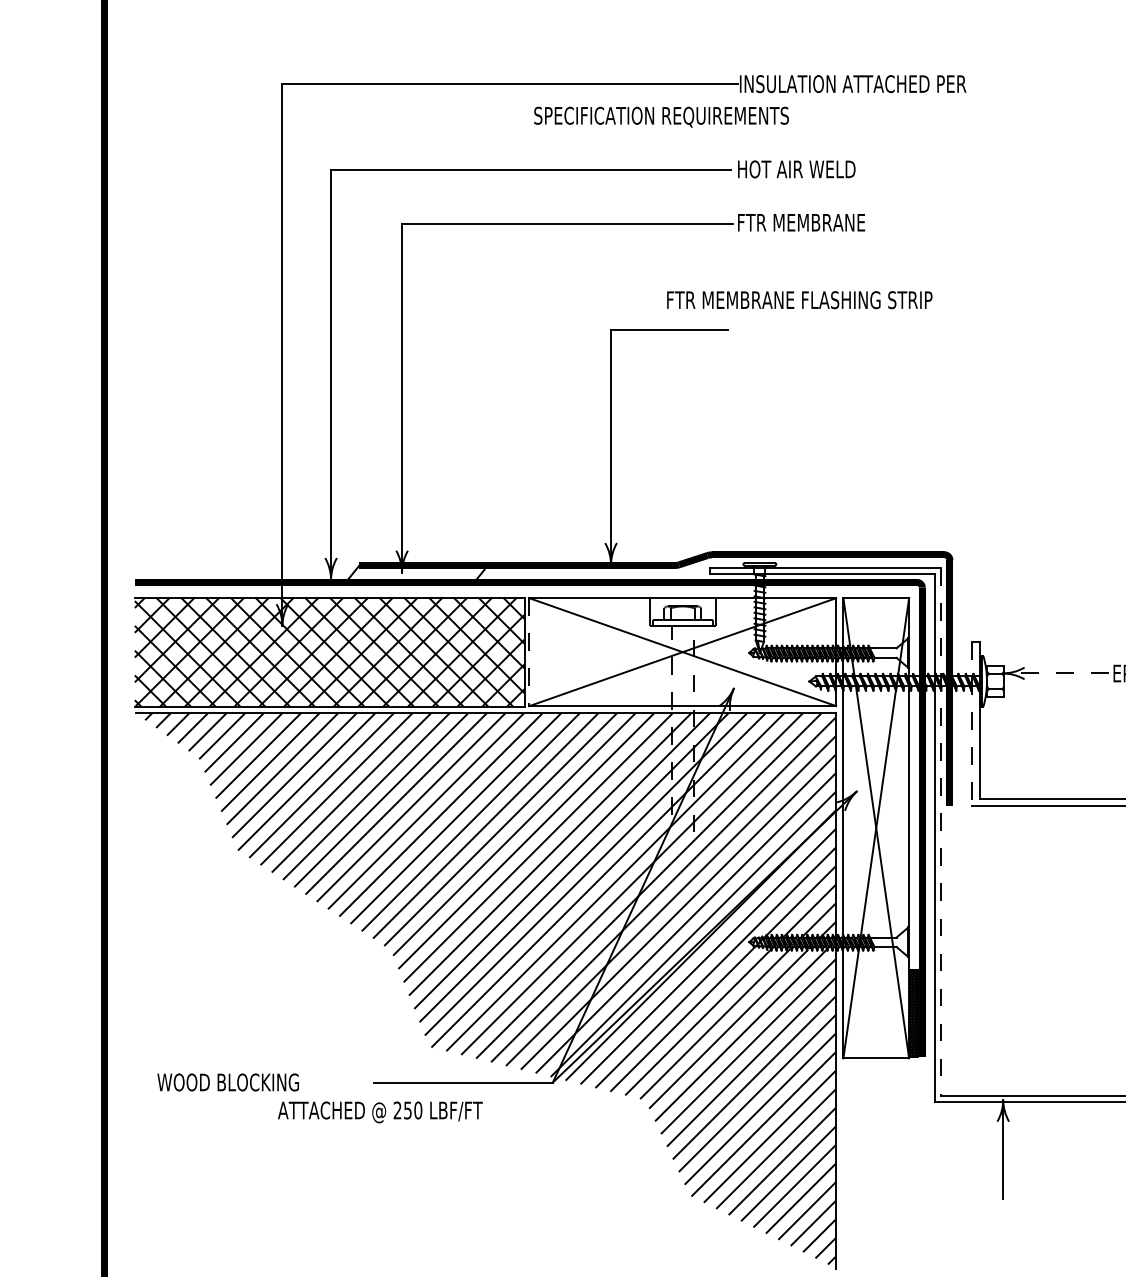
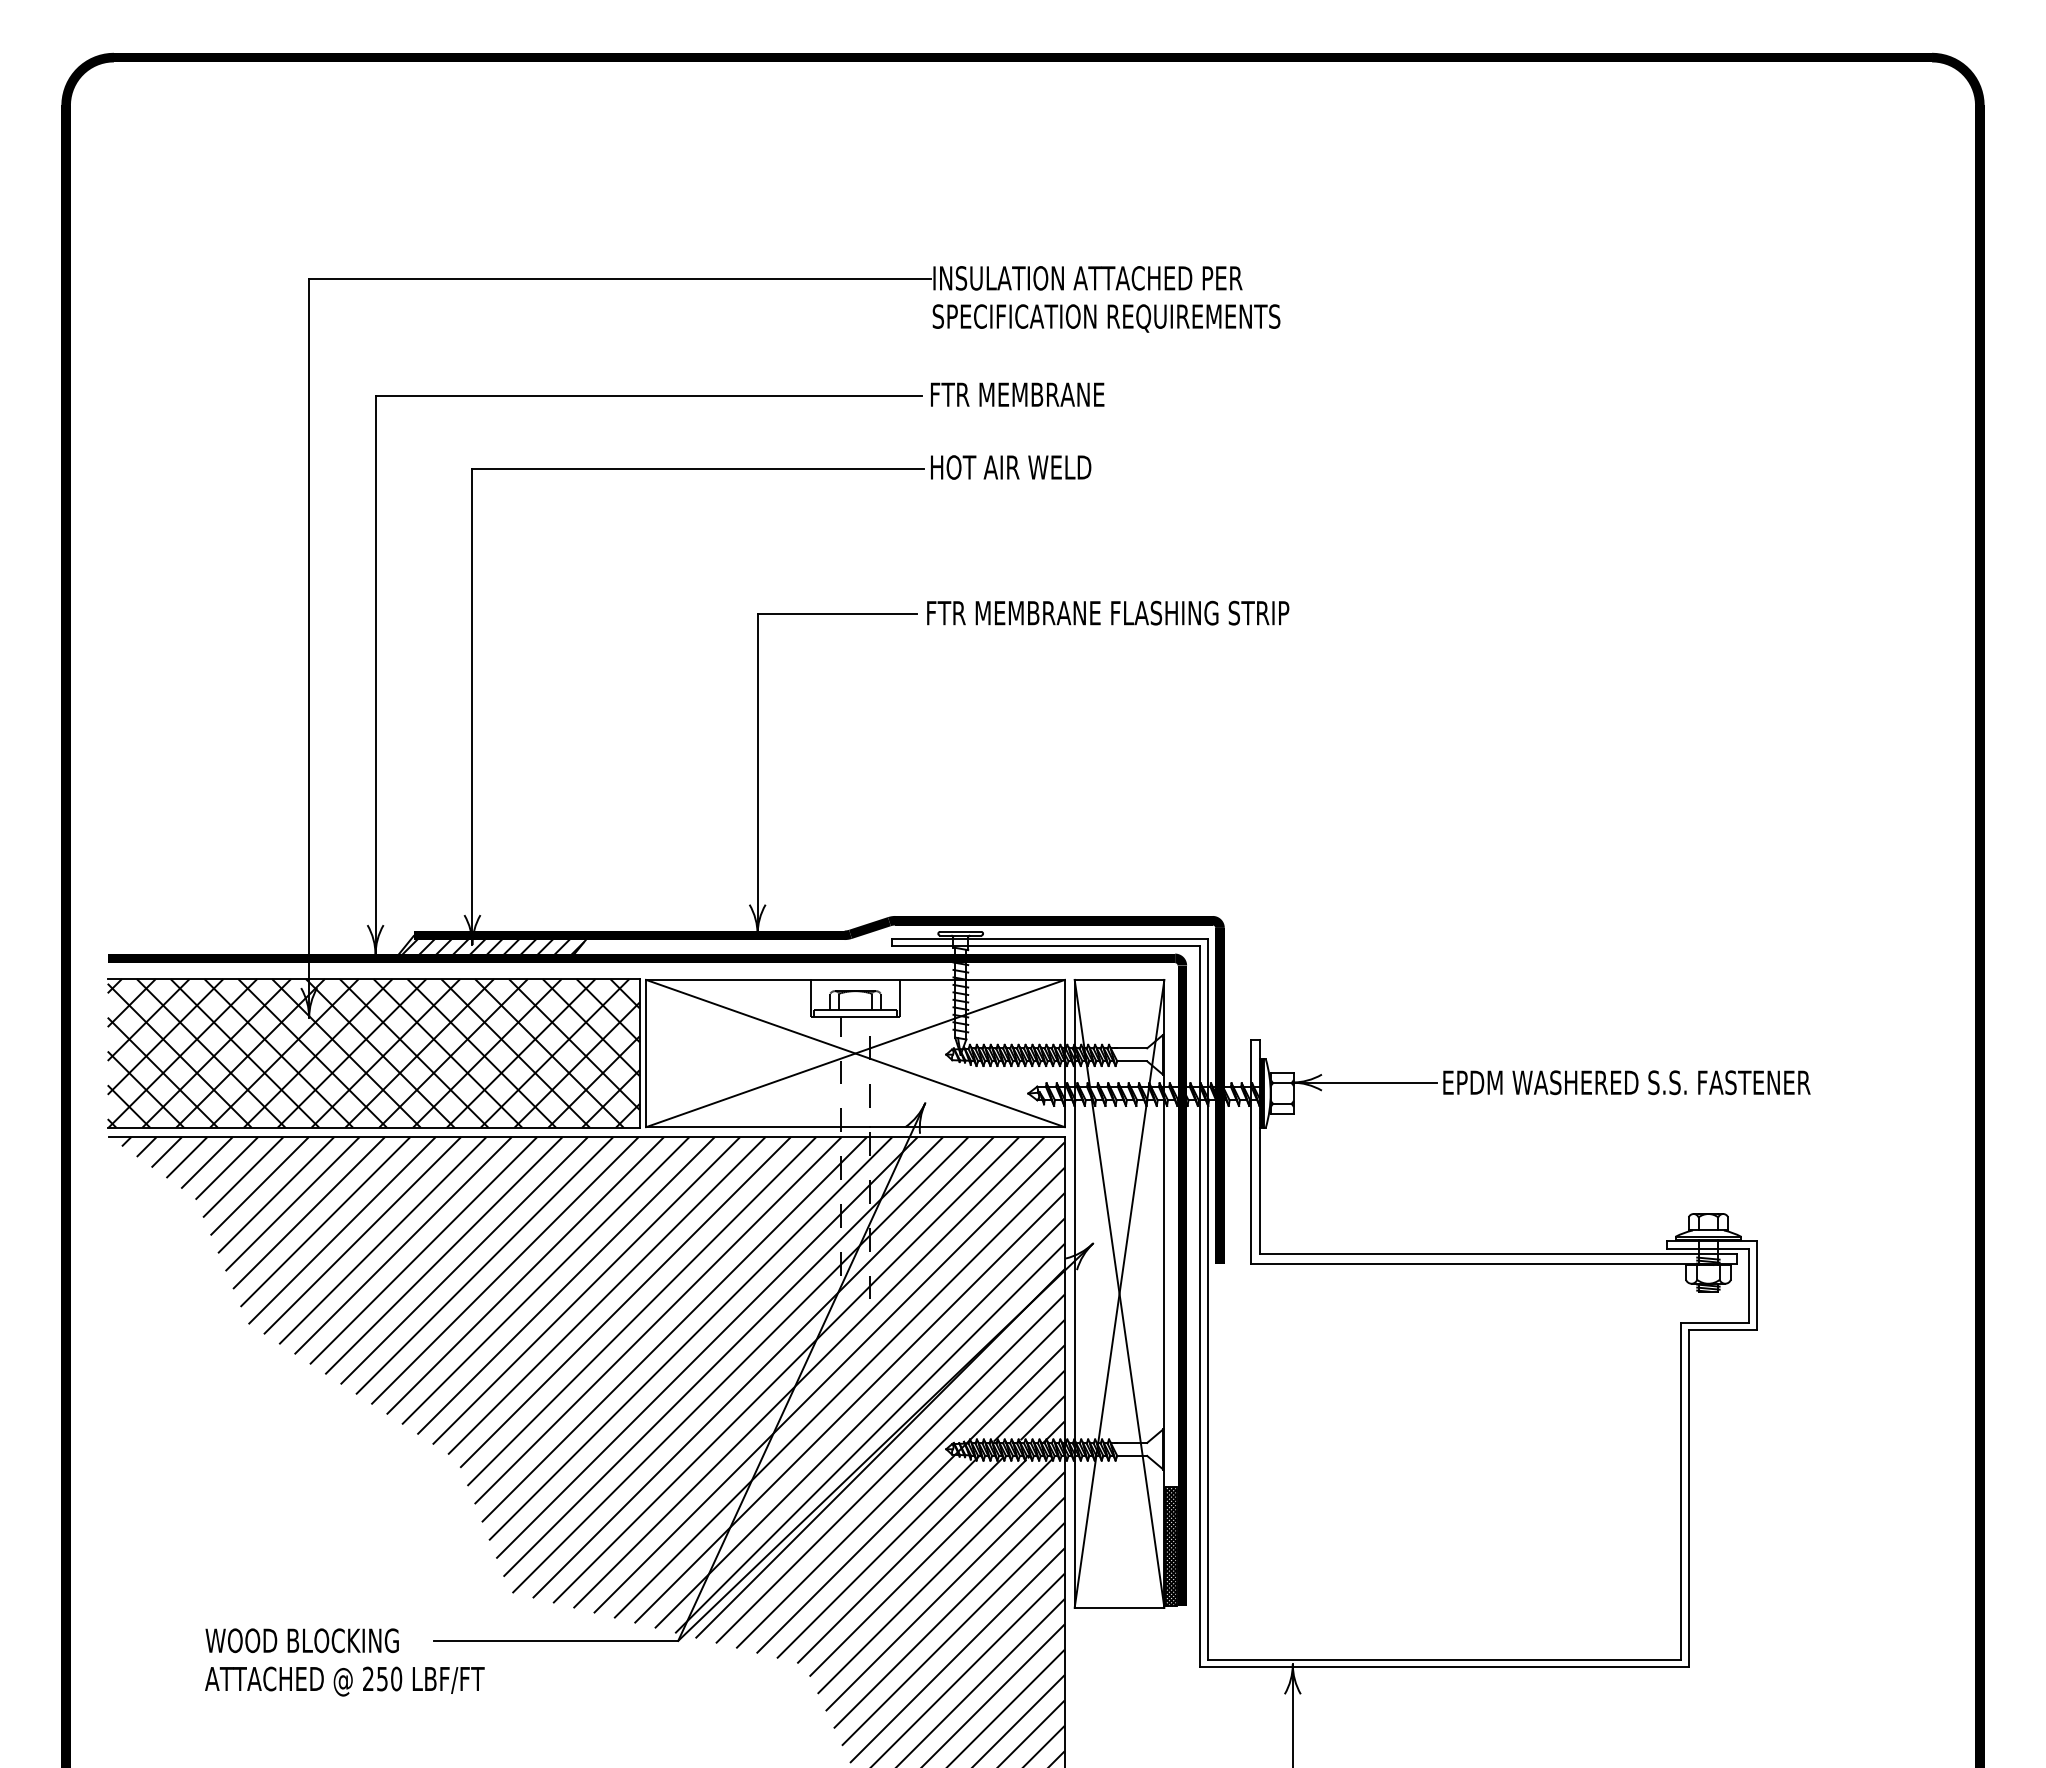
text: (661, 117) -> (1106, 318), moved
text: (802, 169) -> (1018, 394), HOT AIR WELD -> FTR MEMBRANE
text: (802, 222) -> (1018, 467), FTR MEMBRANE -> HOT AIR WELD
text: (800, 299) -> (1108, 612), moved
hatch: (416, 572) -> (492, 945), added
line: (529, 652) -> (646, 1053), dashed -> solid
line: (1055, 673) -> (1364, 1082), dashed -> solid
line: (972, 723) -> (1250, 1151), dashed -> solid
line: (941, 832) -> (1208, 1299), dashed -> solid
text: (227, 1082) -> (301, 1640), moved
text: (380, 1112) -> (344, 1681), moved

